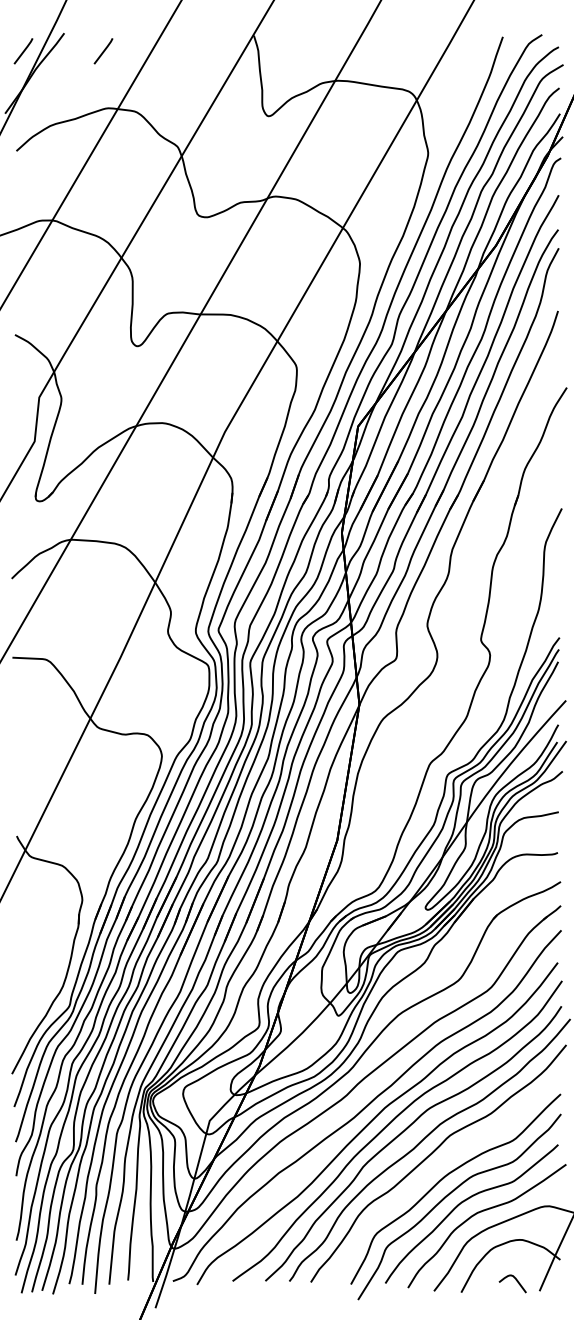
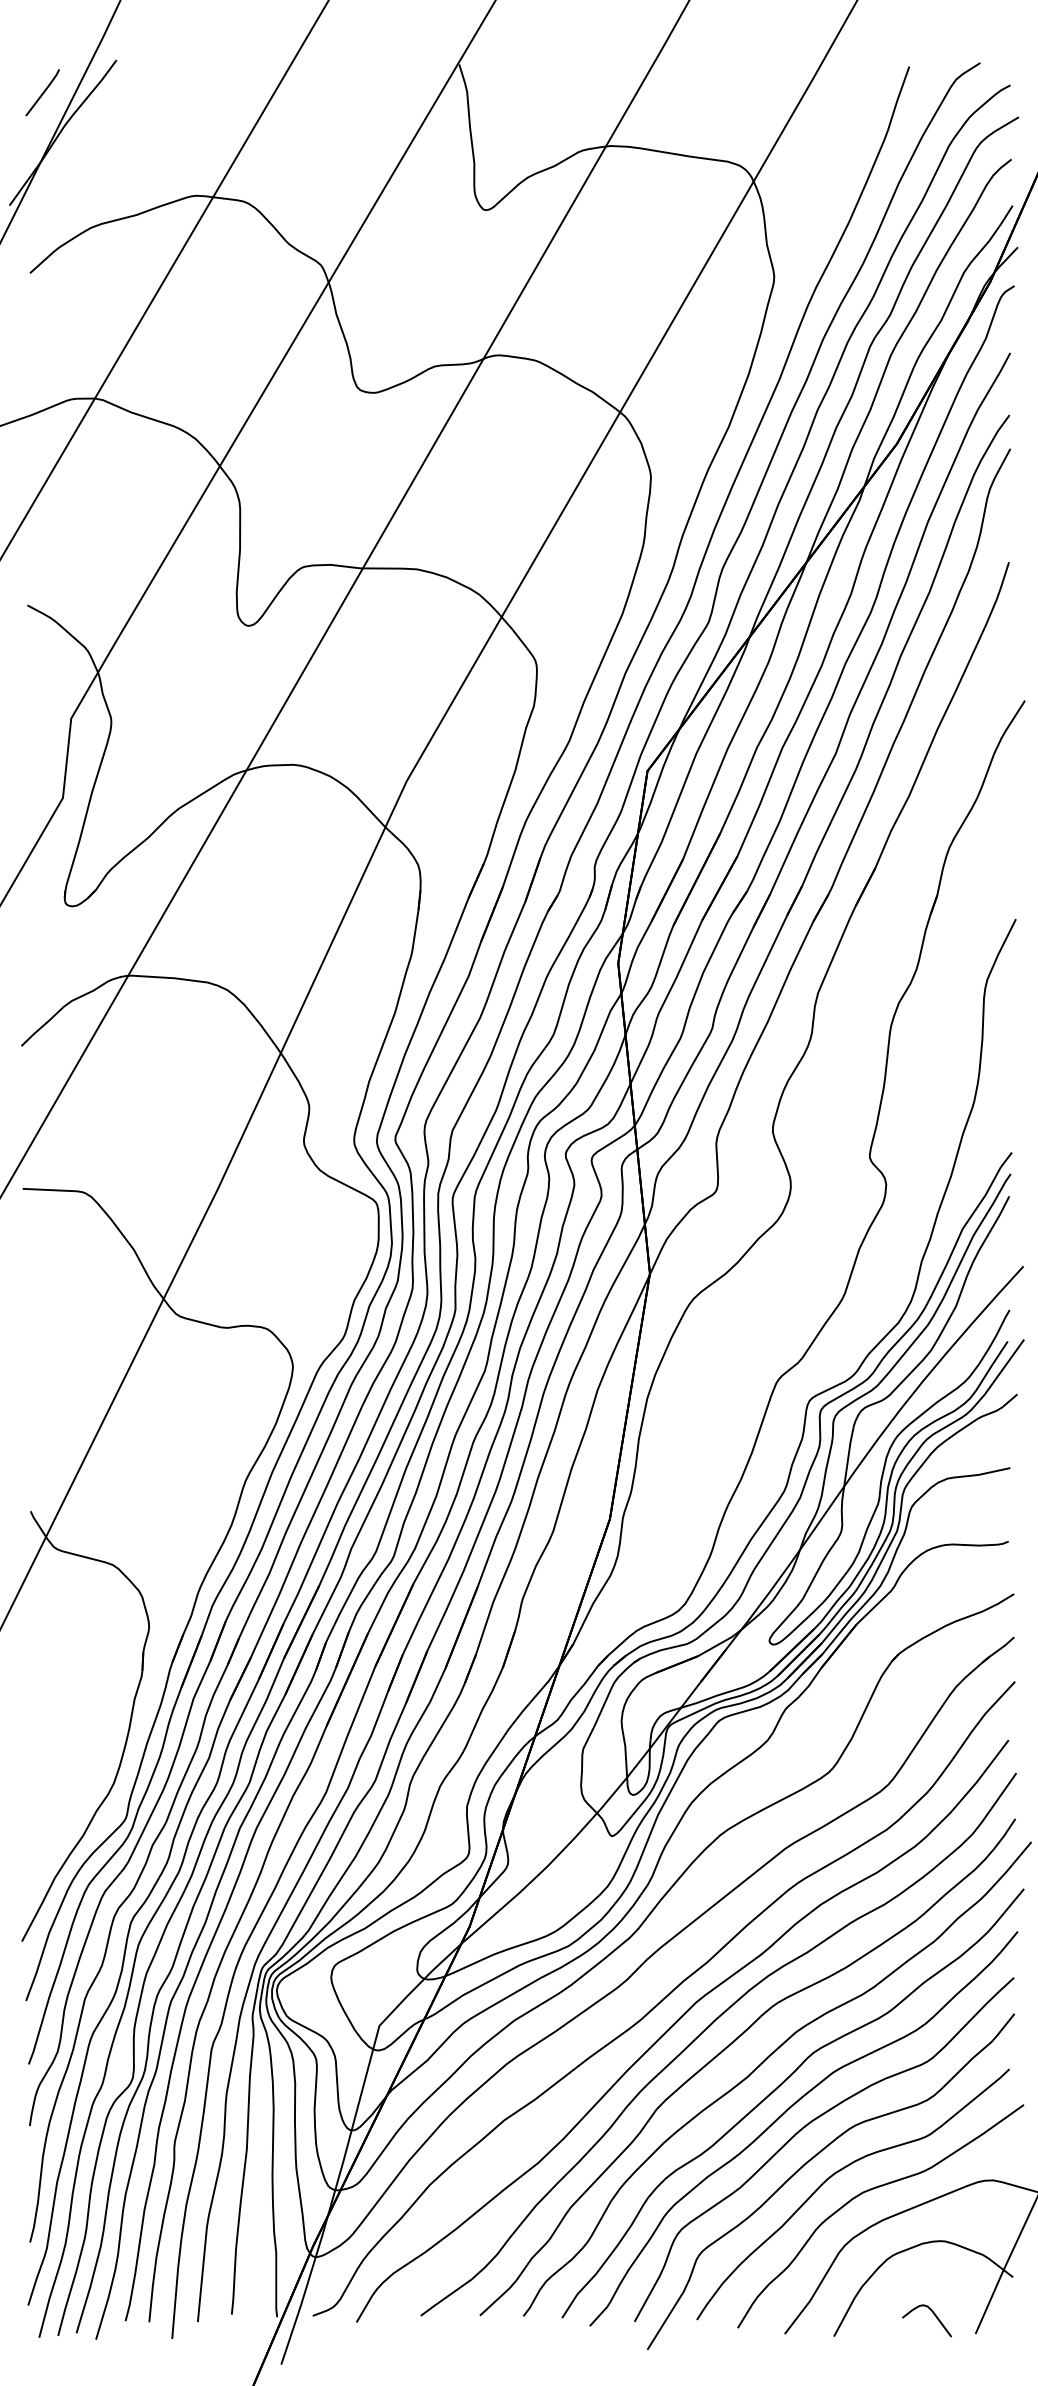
line: (103, 51) -> (187, 93), removed
curve: (435, 1168) -> (787, 2112), added

